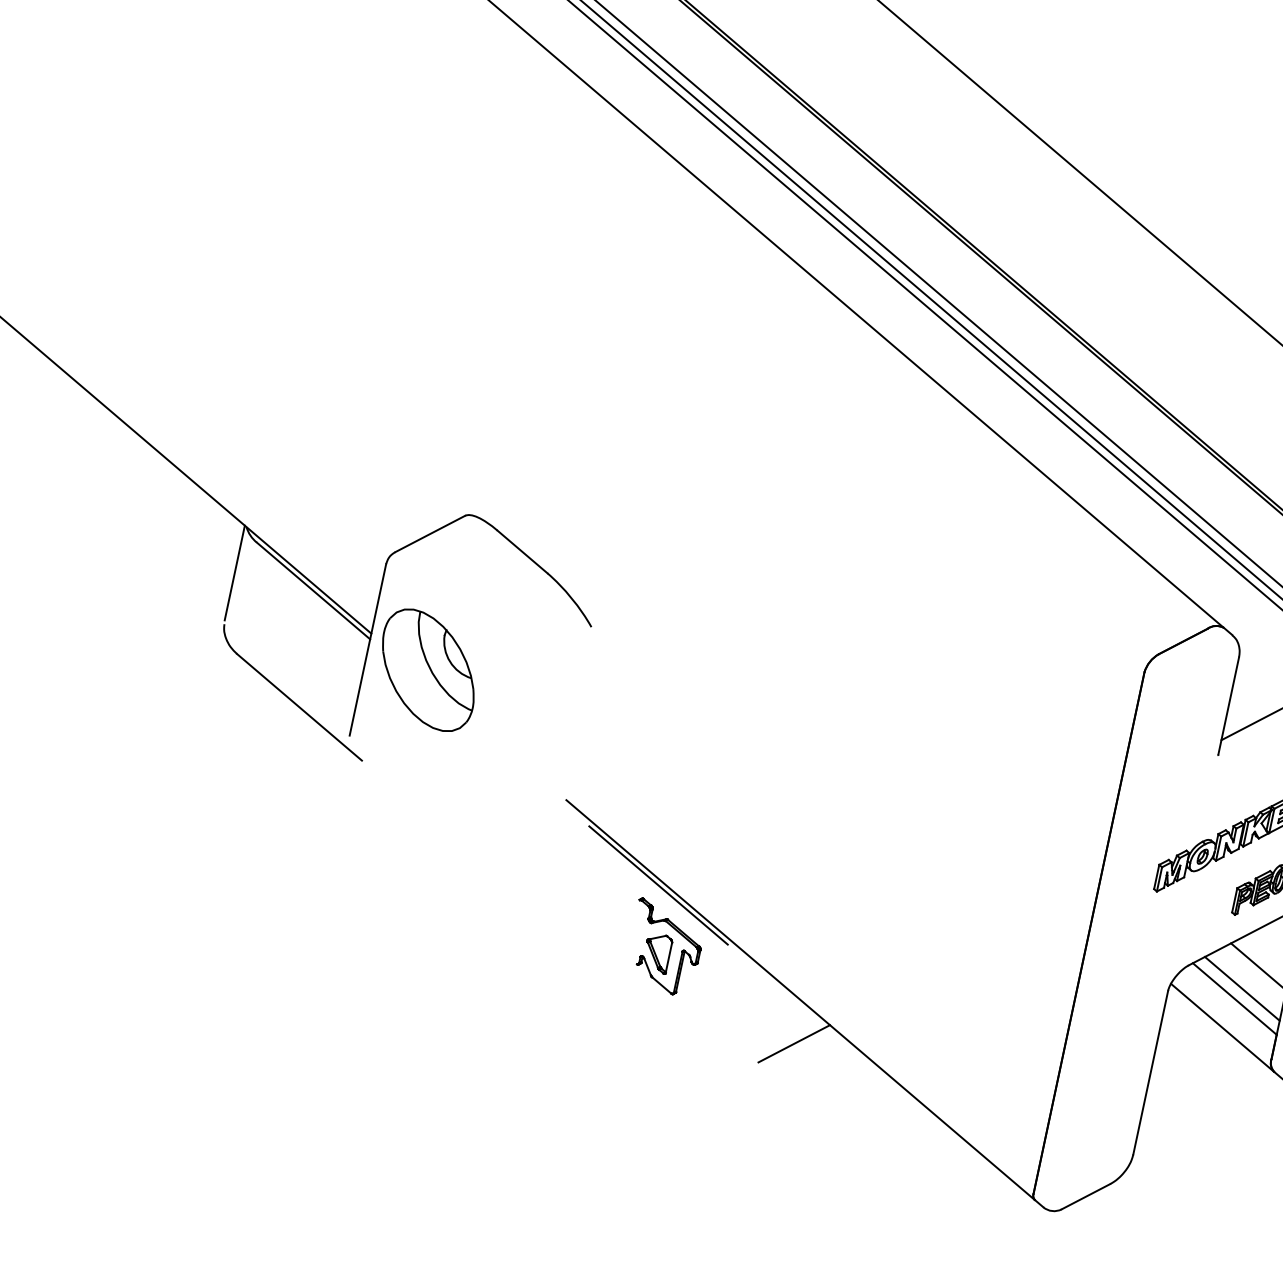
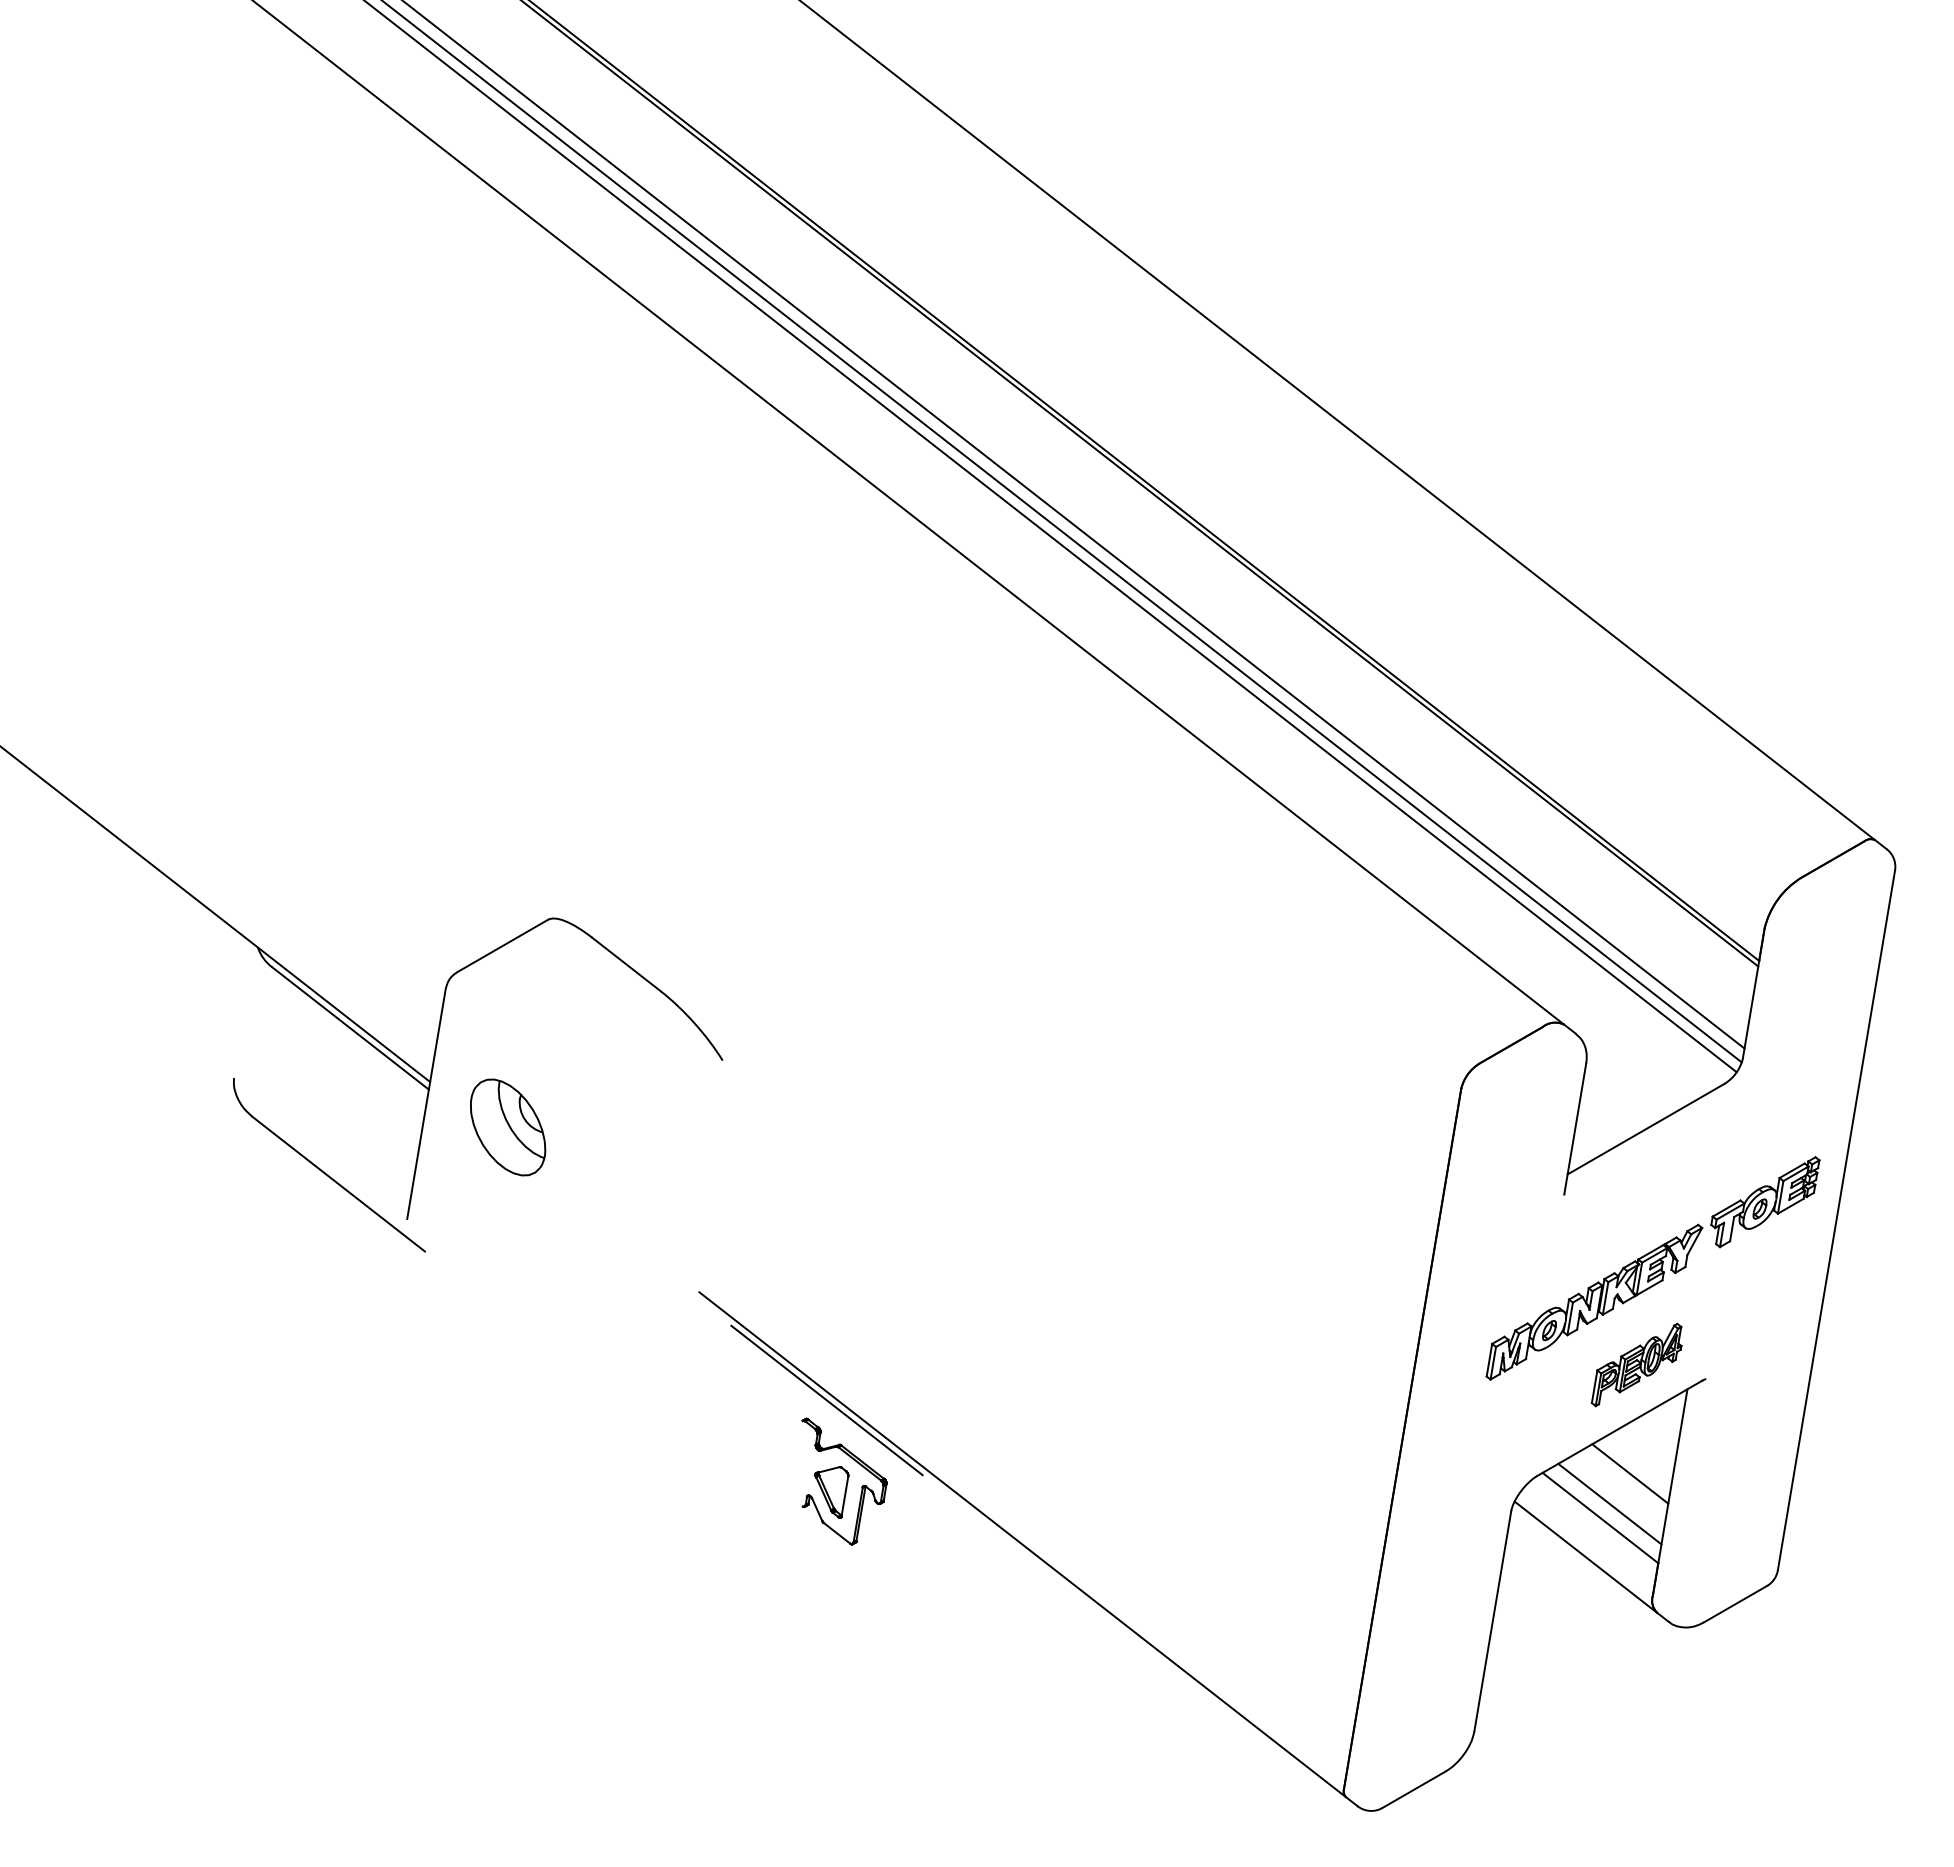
line: (234, 572) -> (244, 1008), removed
part: (427, 670) -> (507, 1127), size x0.6
line: (794, 1043) -> (1016, 1603), removed

